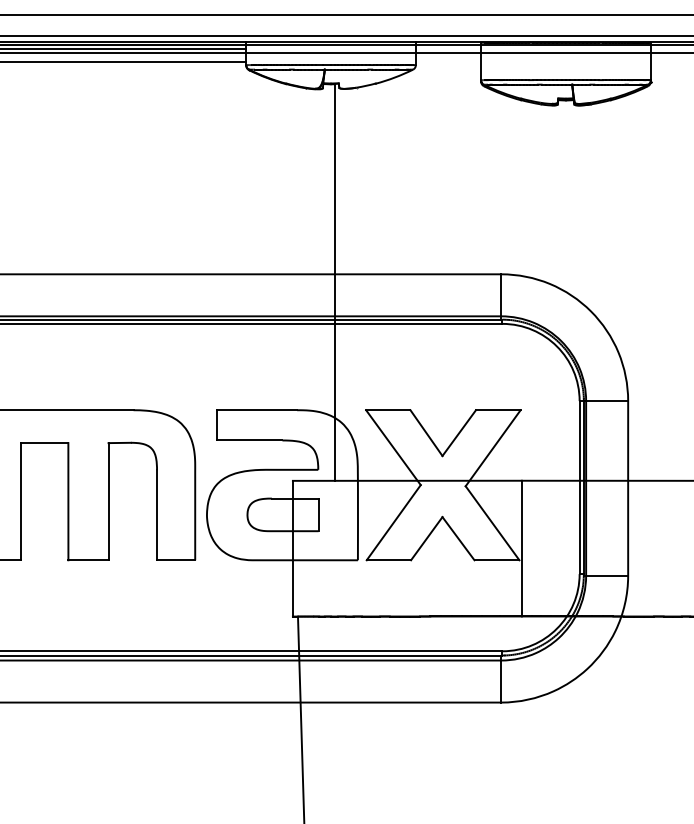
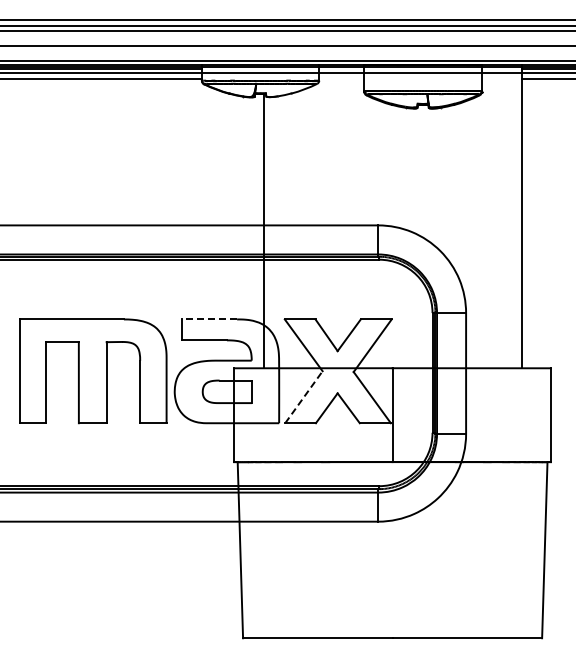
line: (257, 410) -> (209, 319), solid -> dashed
line: (394, 521) -> (304, 396), solid -> dashed

